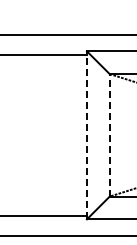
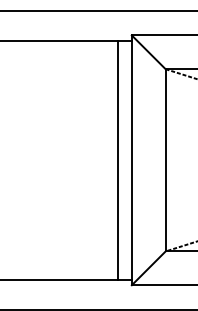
line: (77, 134) -> (117, 159), added
line: (109, 134) -> (165, 159), dashed -> solid
line: (86, 135) -> (131, 160), dashed -> solid

